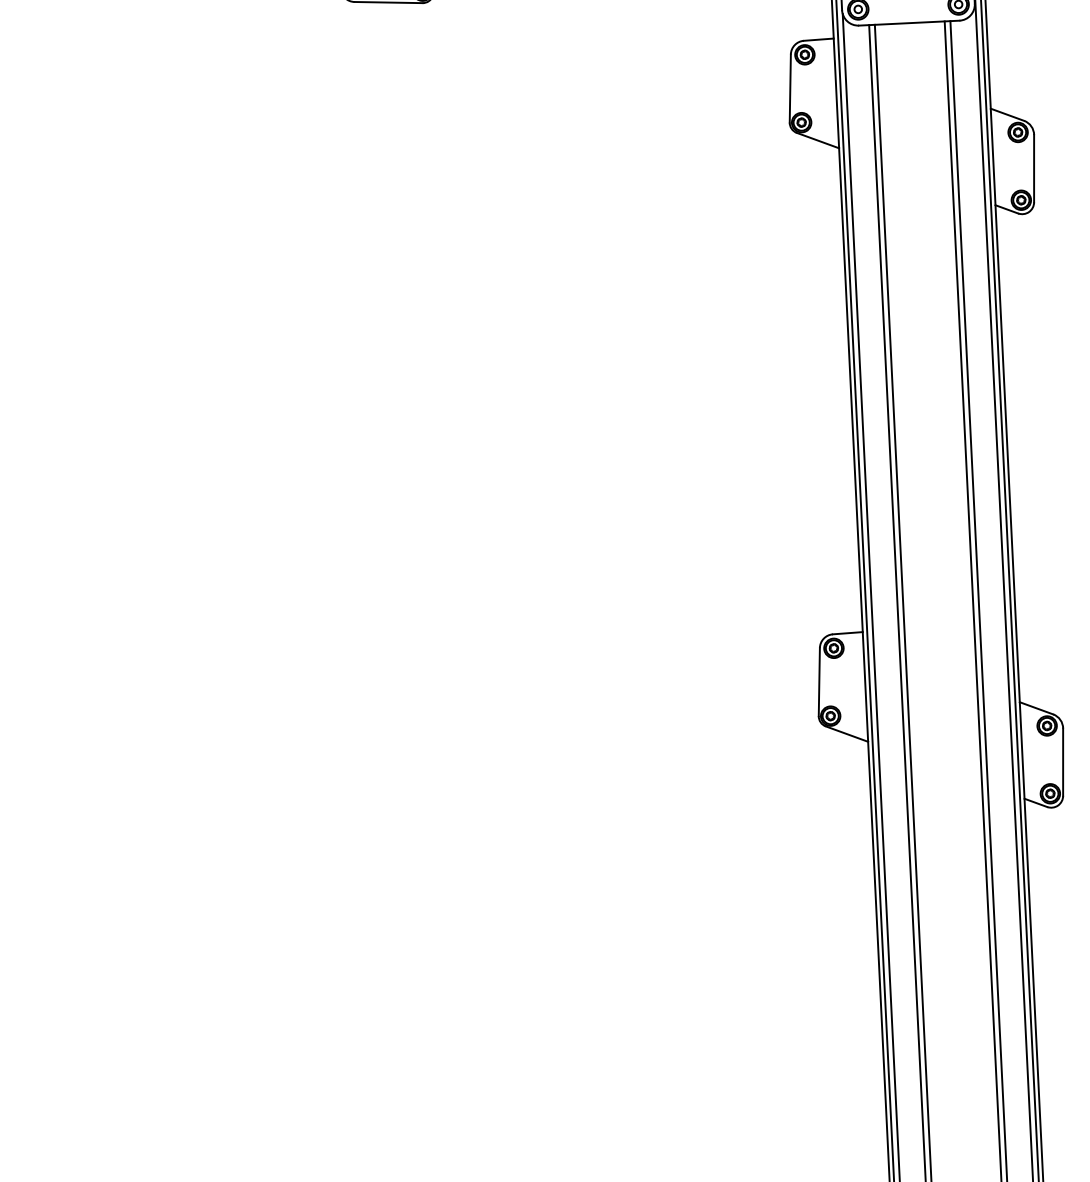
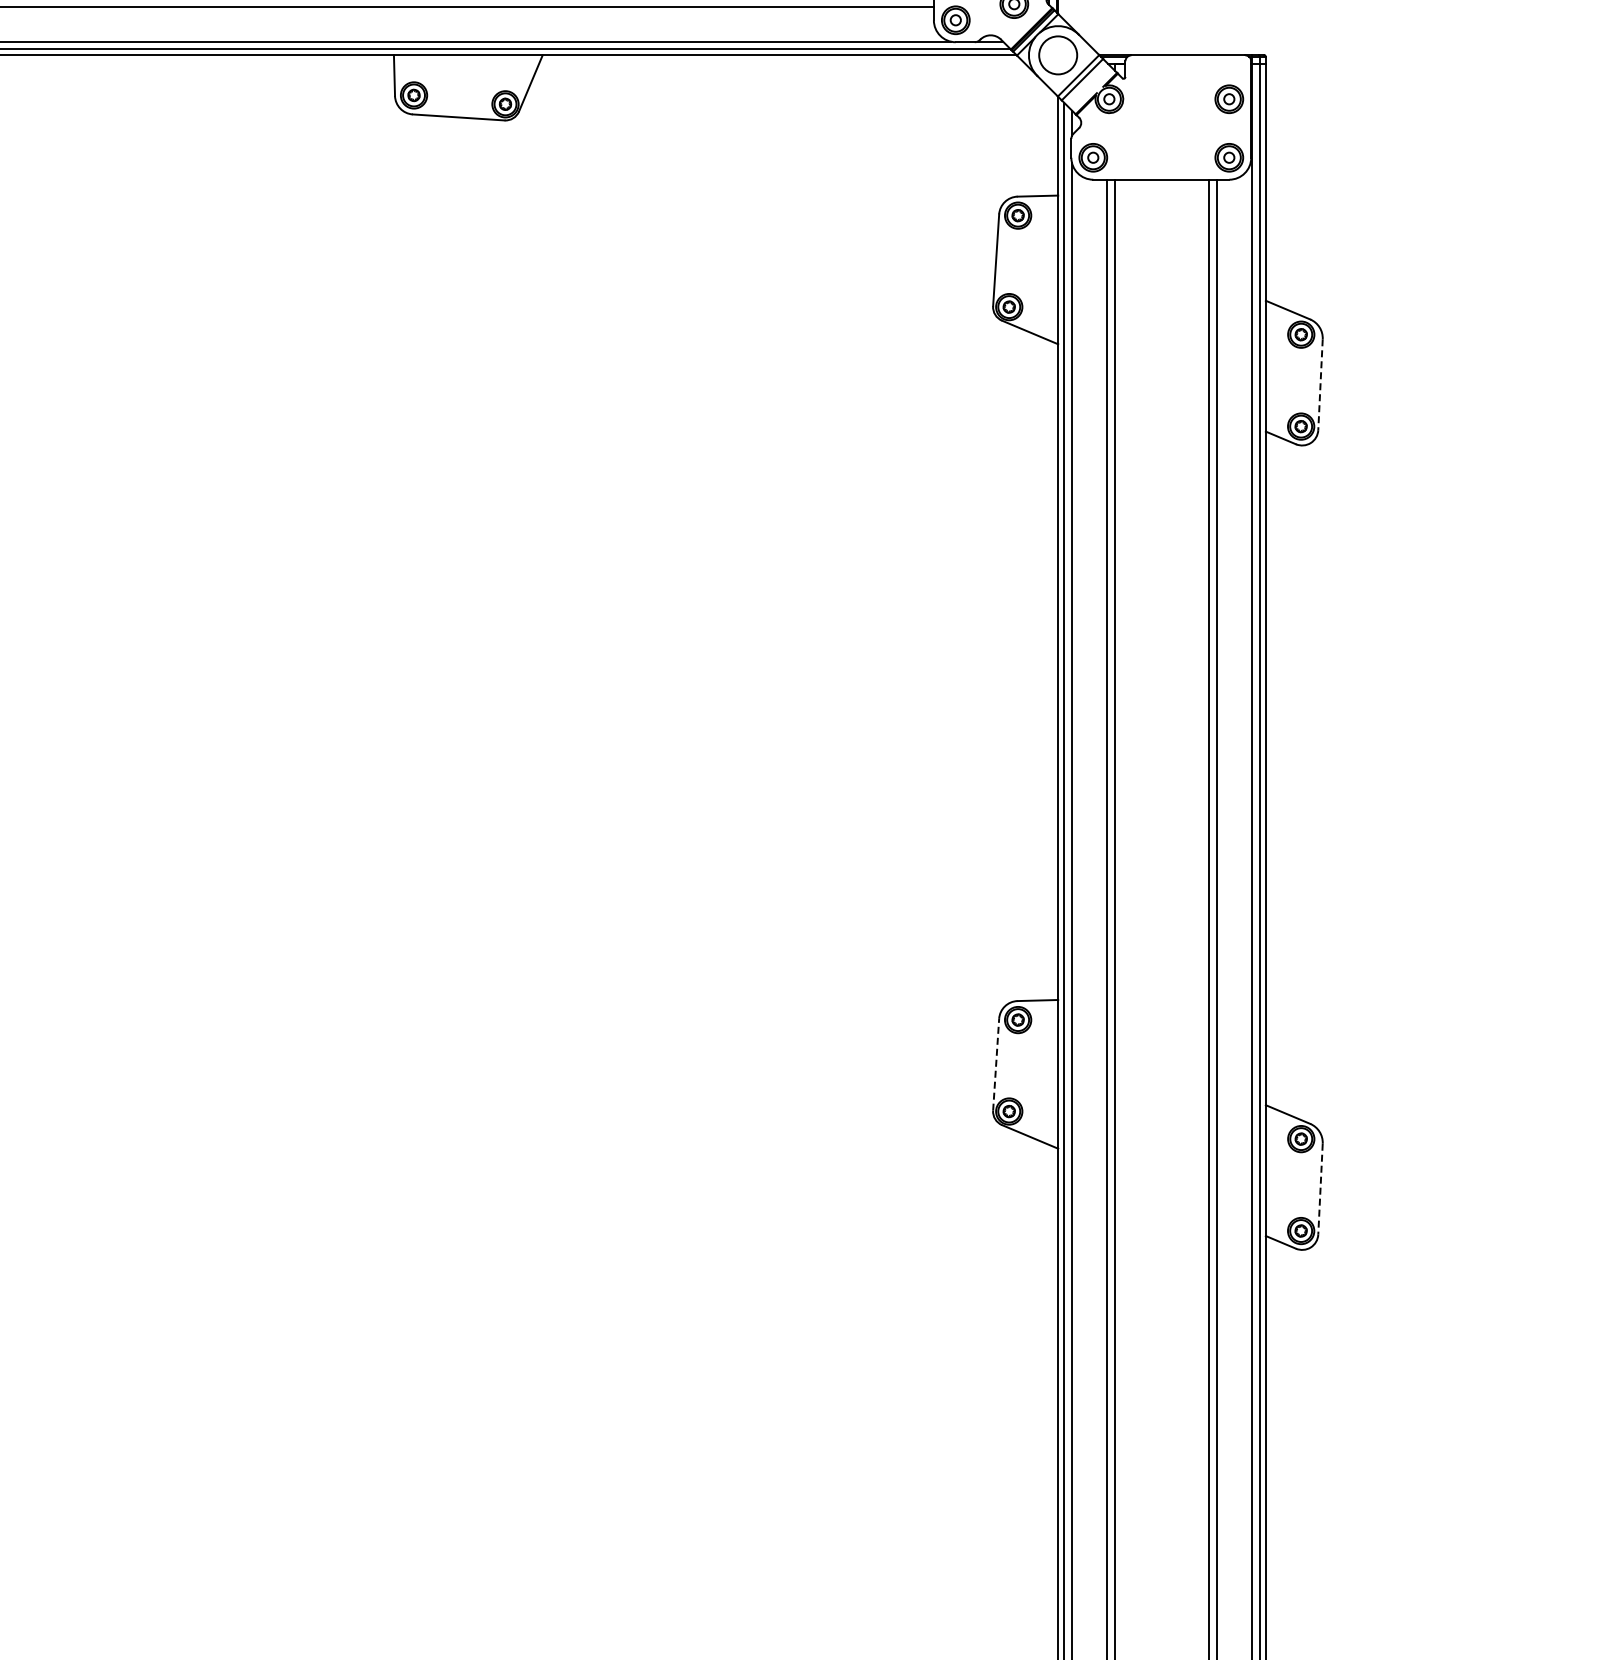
line: (1034, 168) -> (1320, 384), solid -> dashed
line: (819, 681) -> (996, 1064), solid -> dashed
line: (1063, 762) -> (1320, 1189), solid -> dashed

